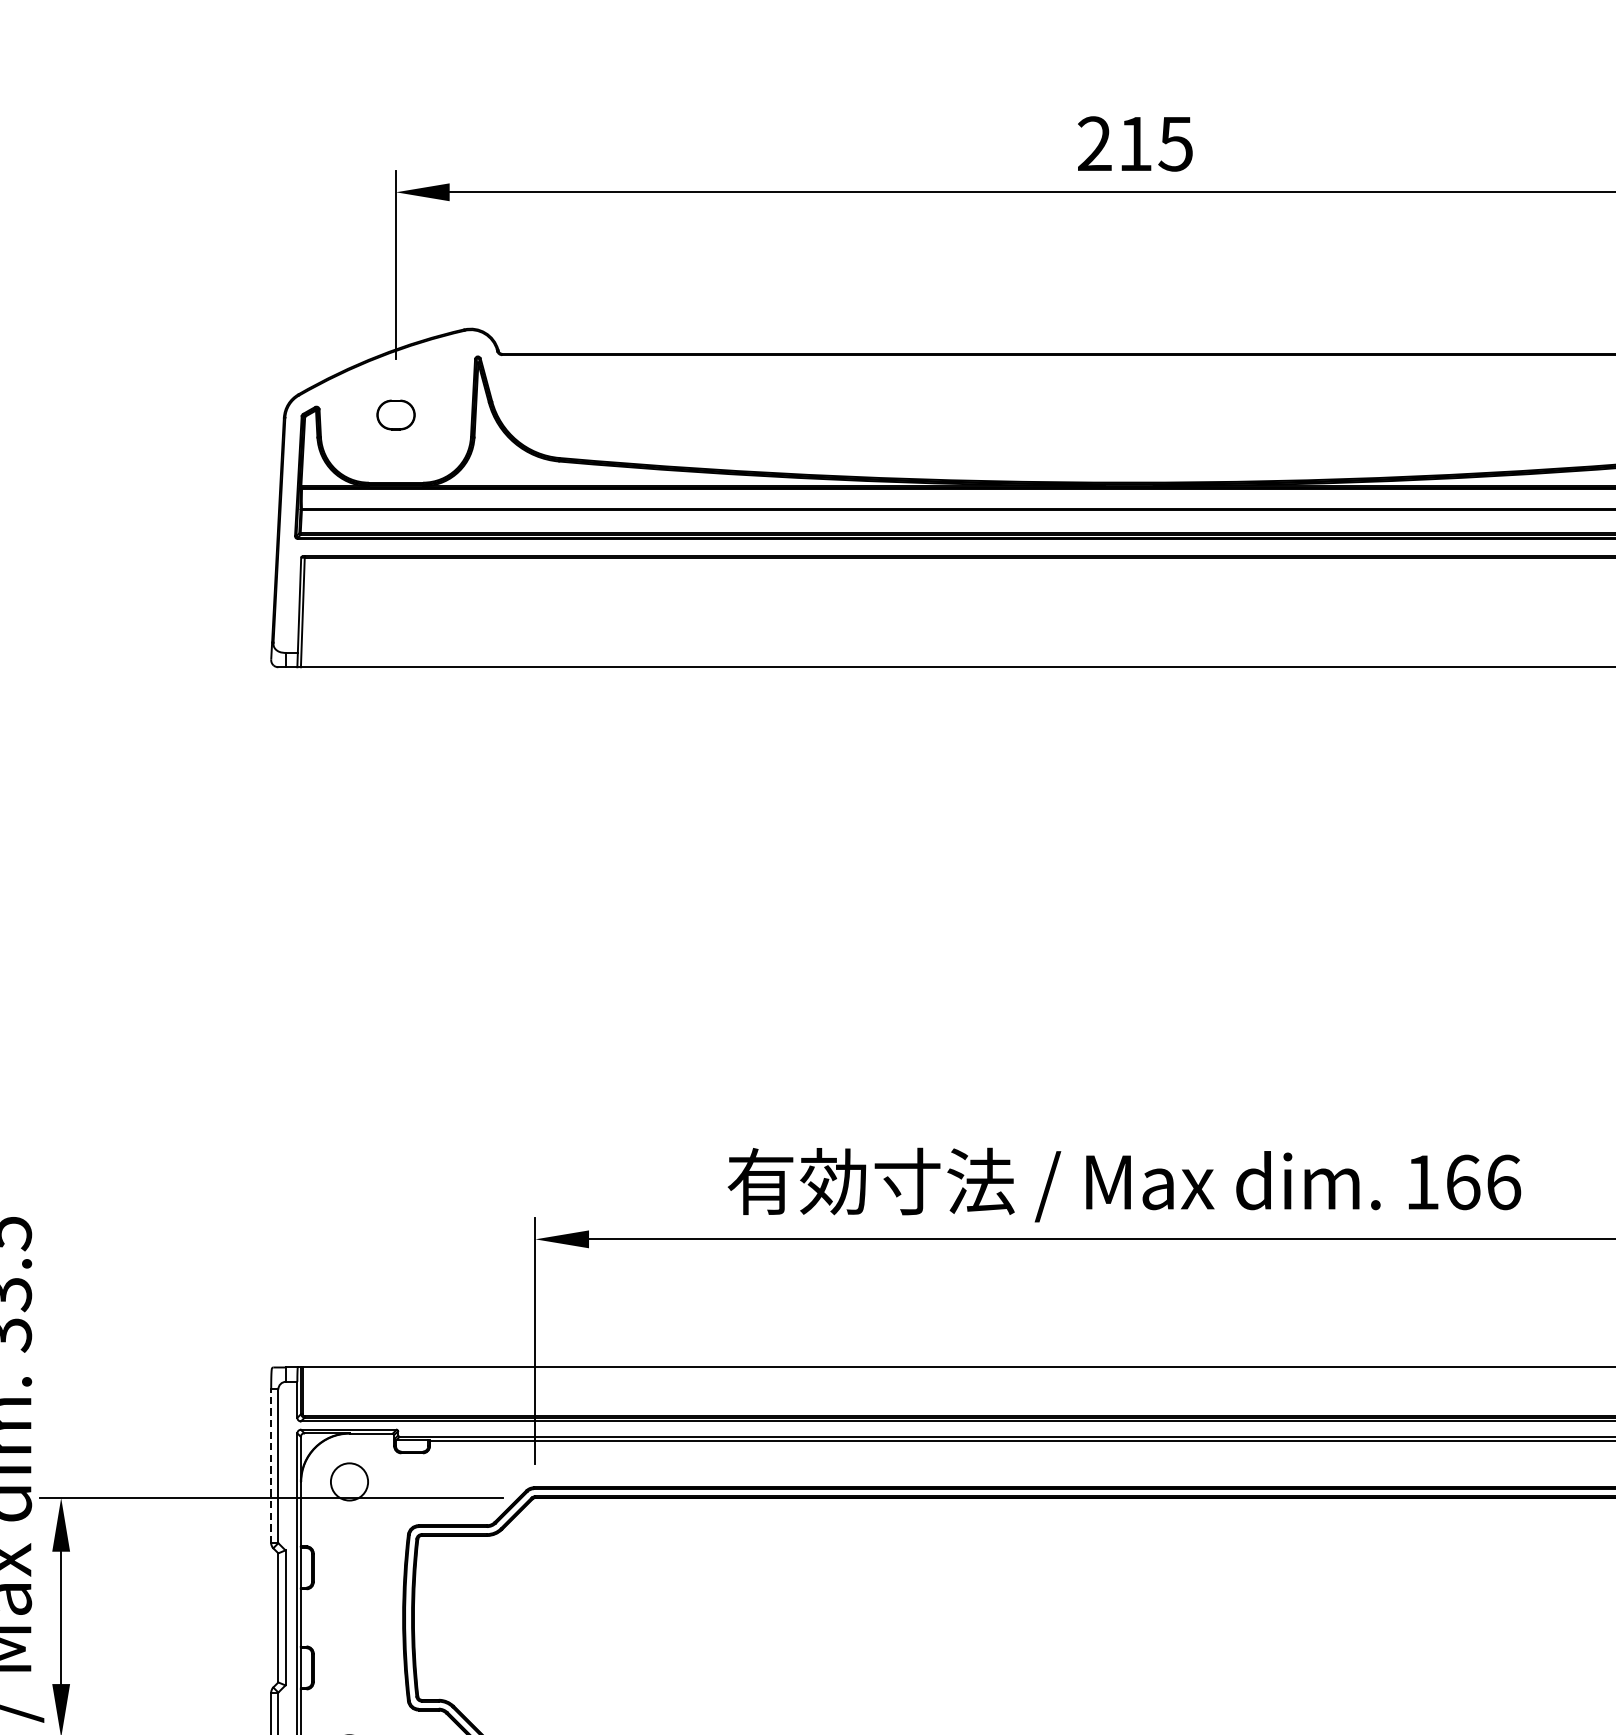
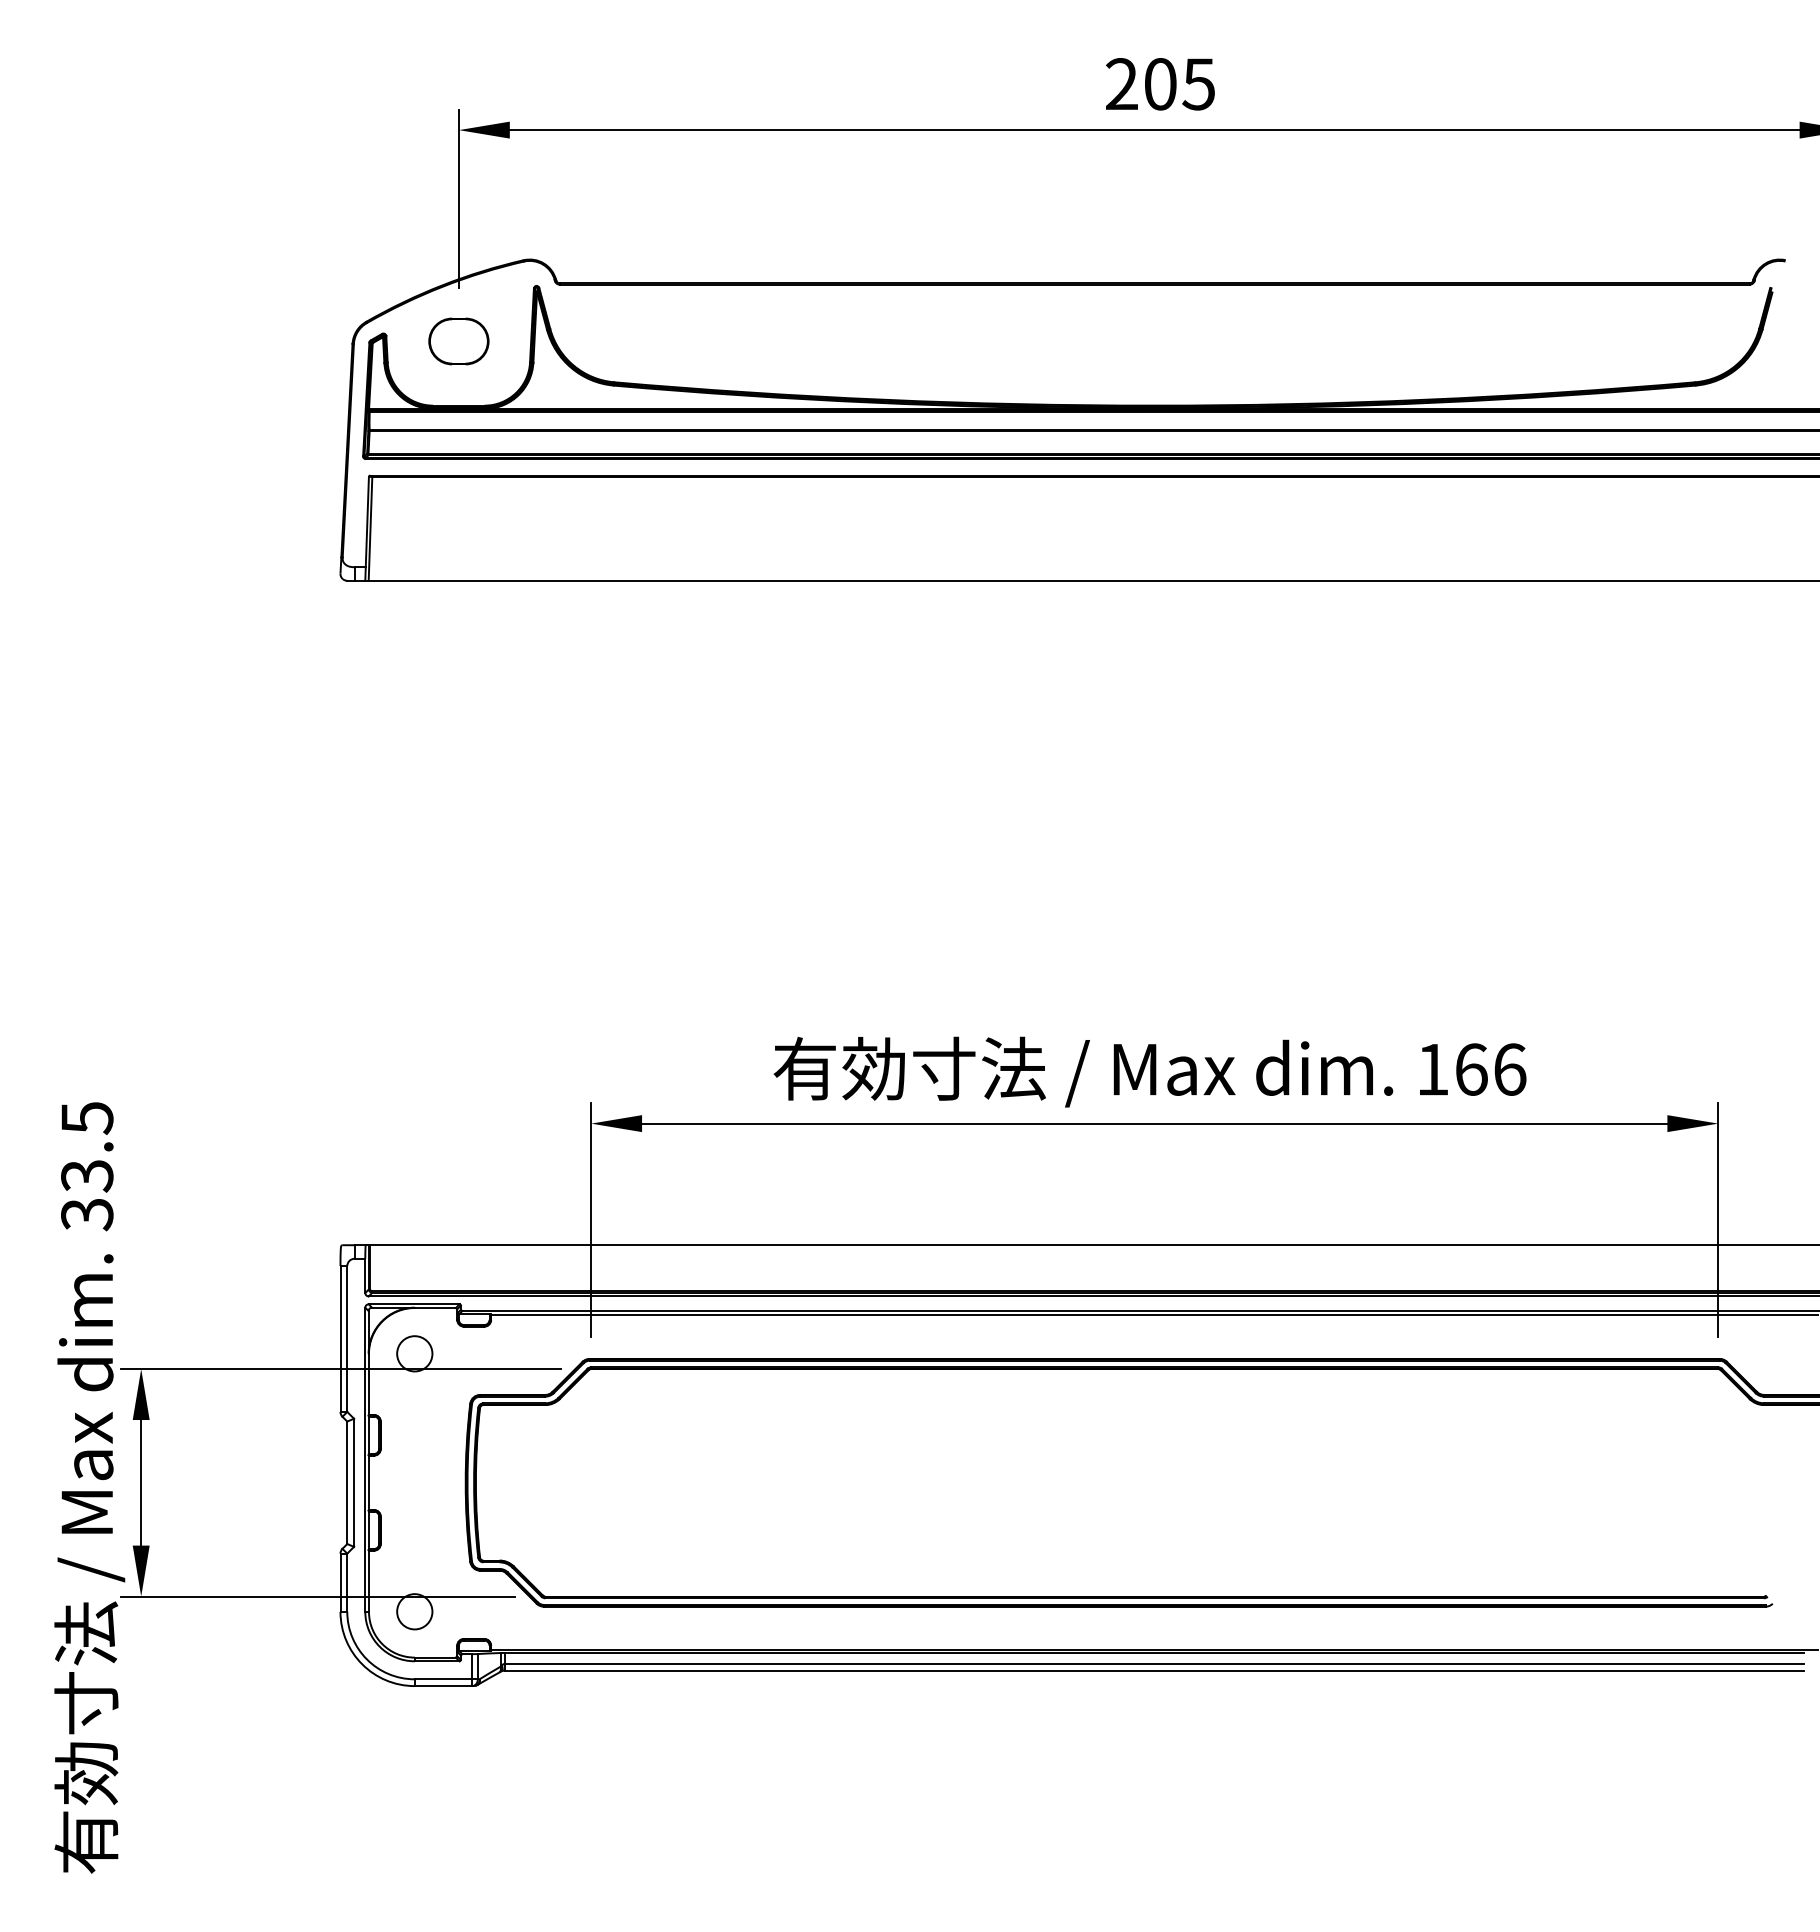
text: (1135, 144) -> (1160, 84), 215 -> 205
part: (395, 415) -> (458, 341), size x1.67
line: (271, 1466) -> (340, 1339), dashed -> solid

